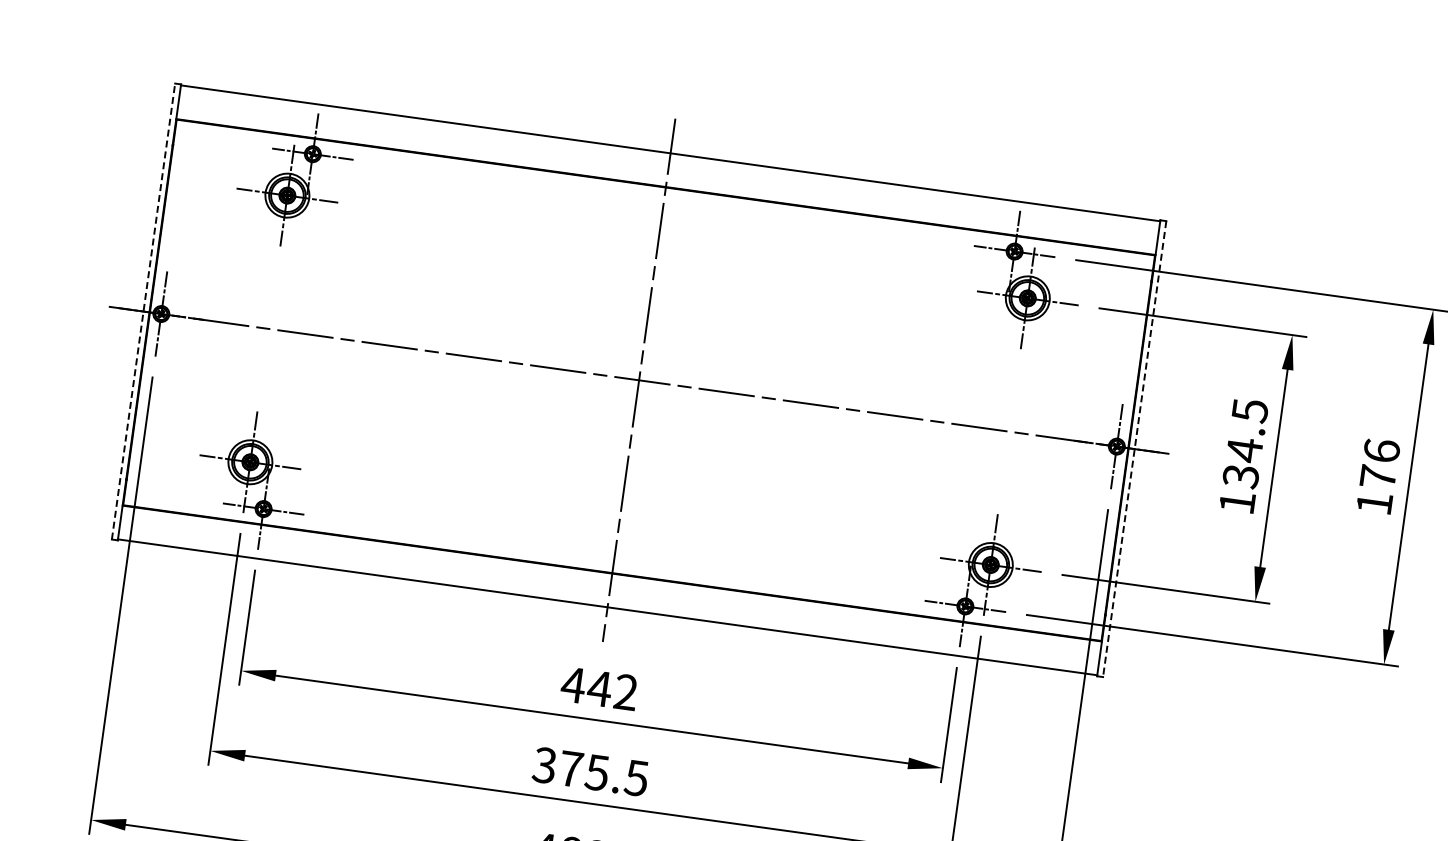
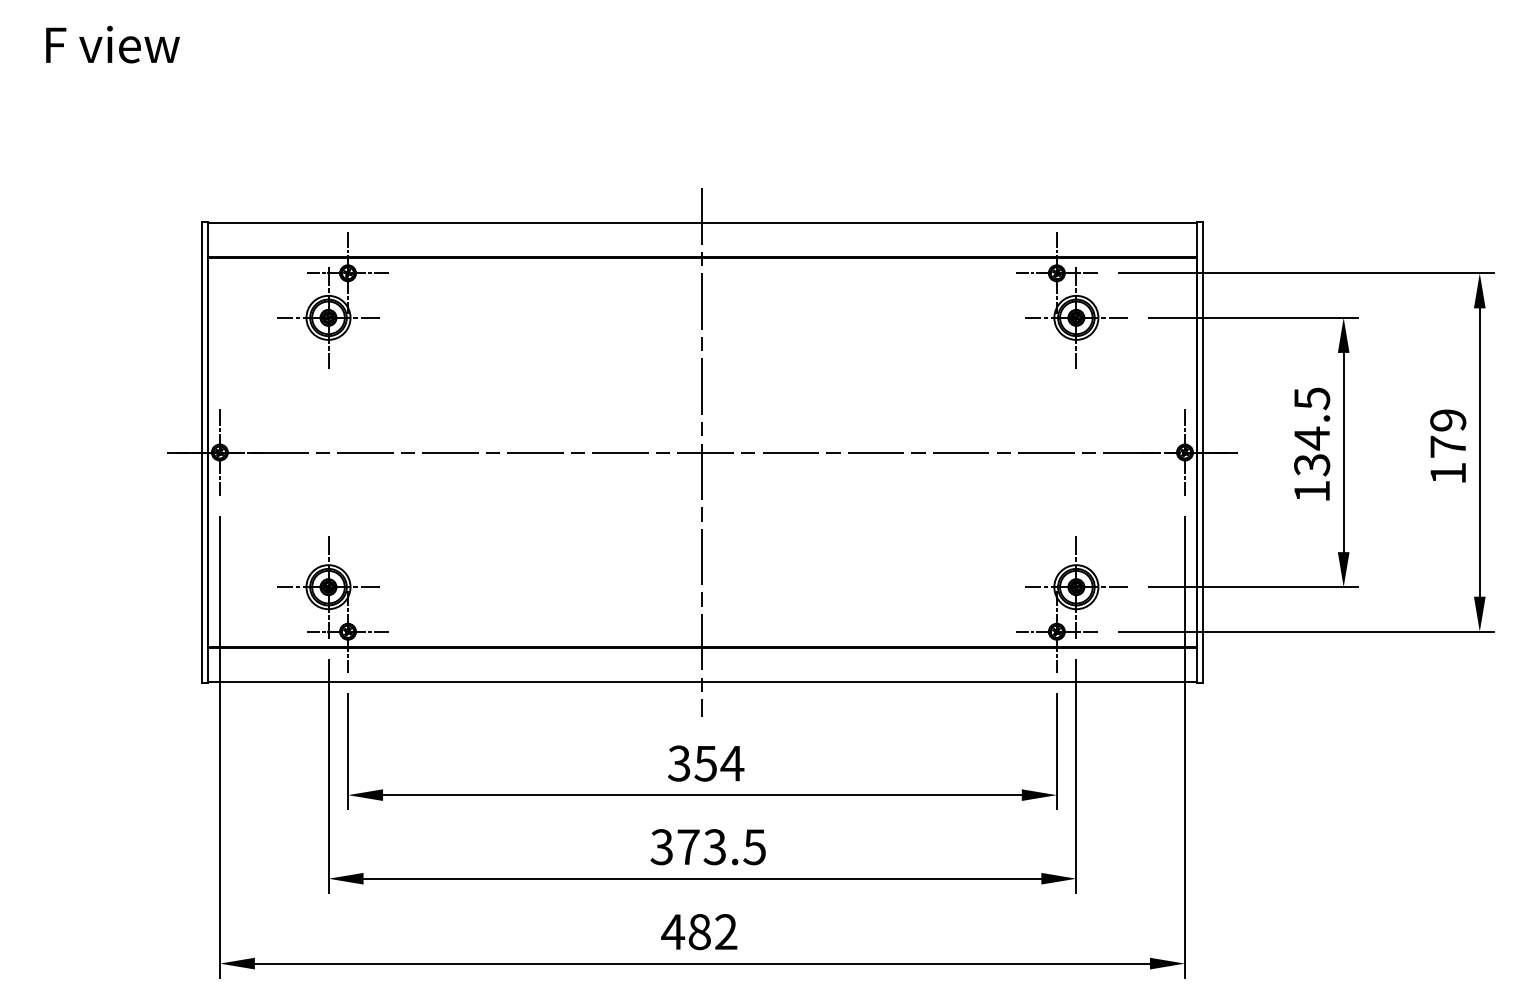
line: (143, 311) -> (201, 452), dashed -> solid
line: (1135, 450) -> (1203, 453), dashed -> solid
text: (1382, 451) -> (1448, 420), 176 -> 179
text: (599, 688) -> (705, 763), 442 -> 354
text: (596, 773) -> (714, 847), 375.5 -> 373.5

